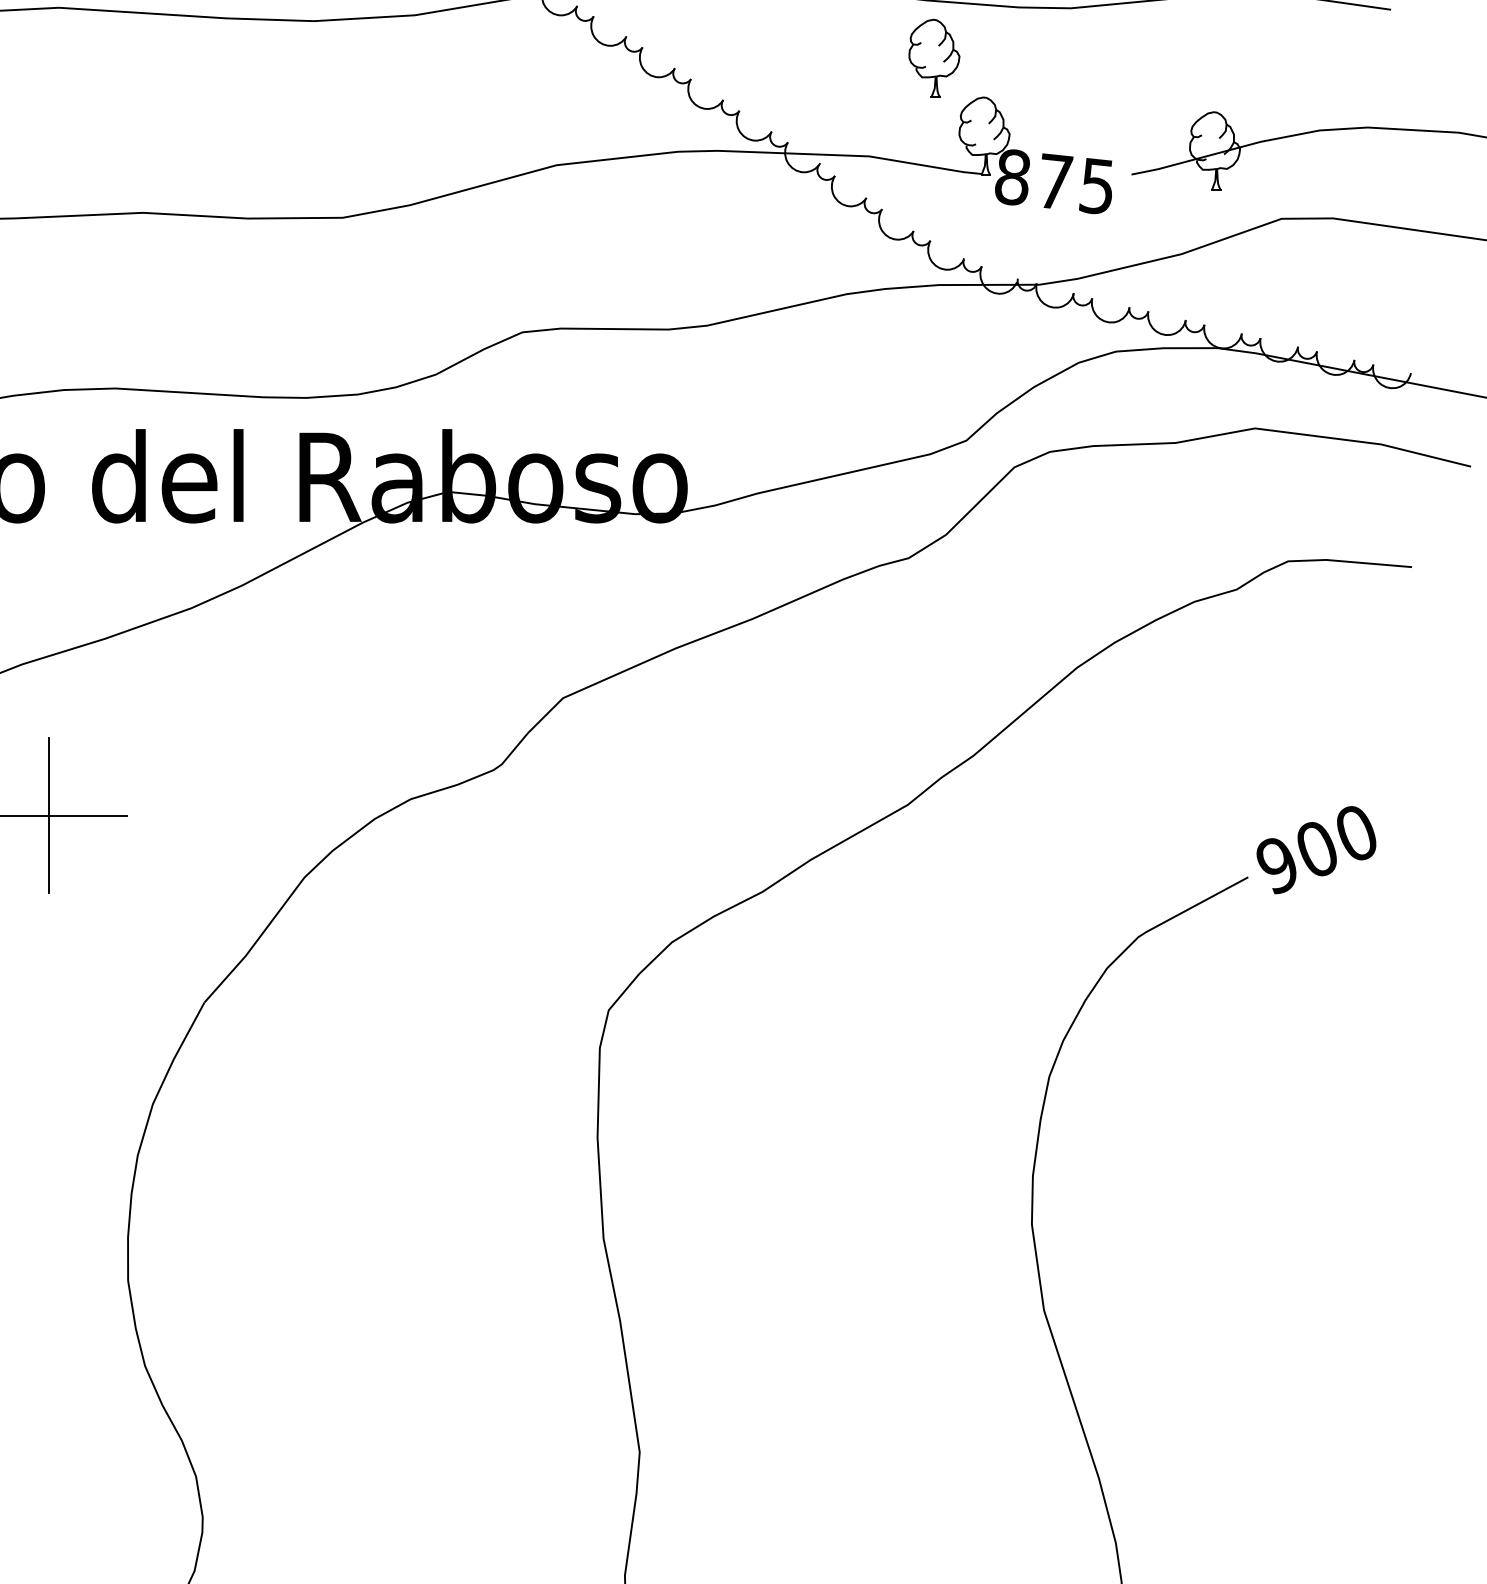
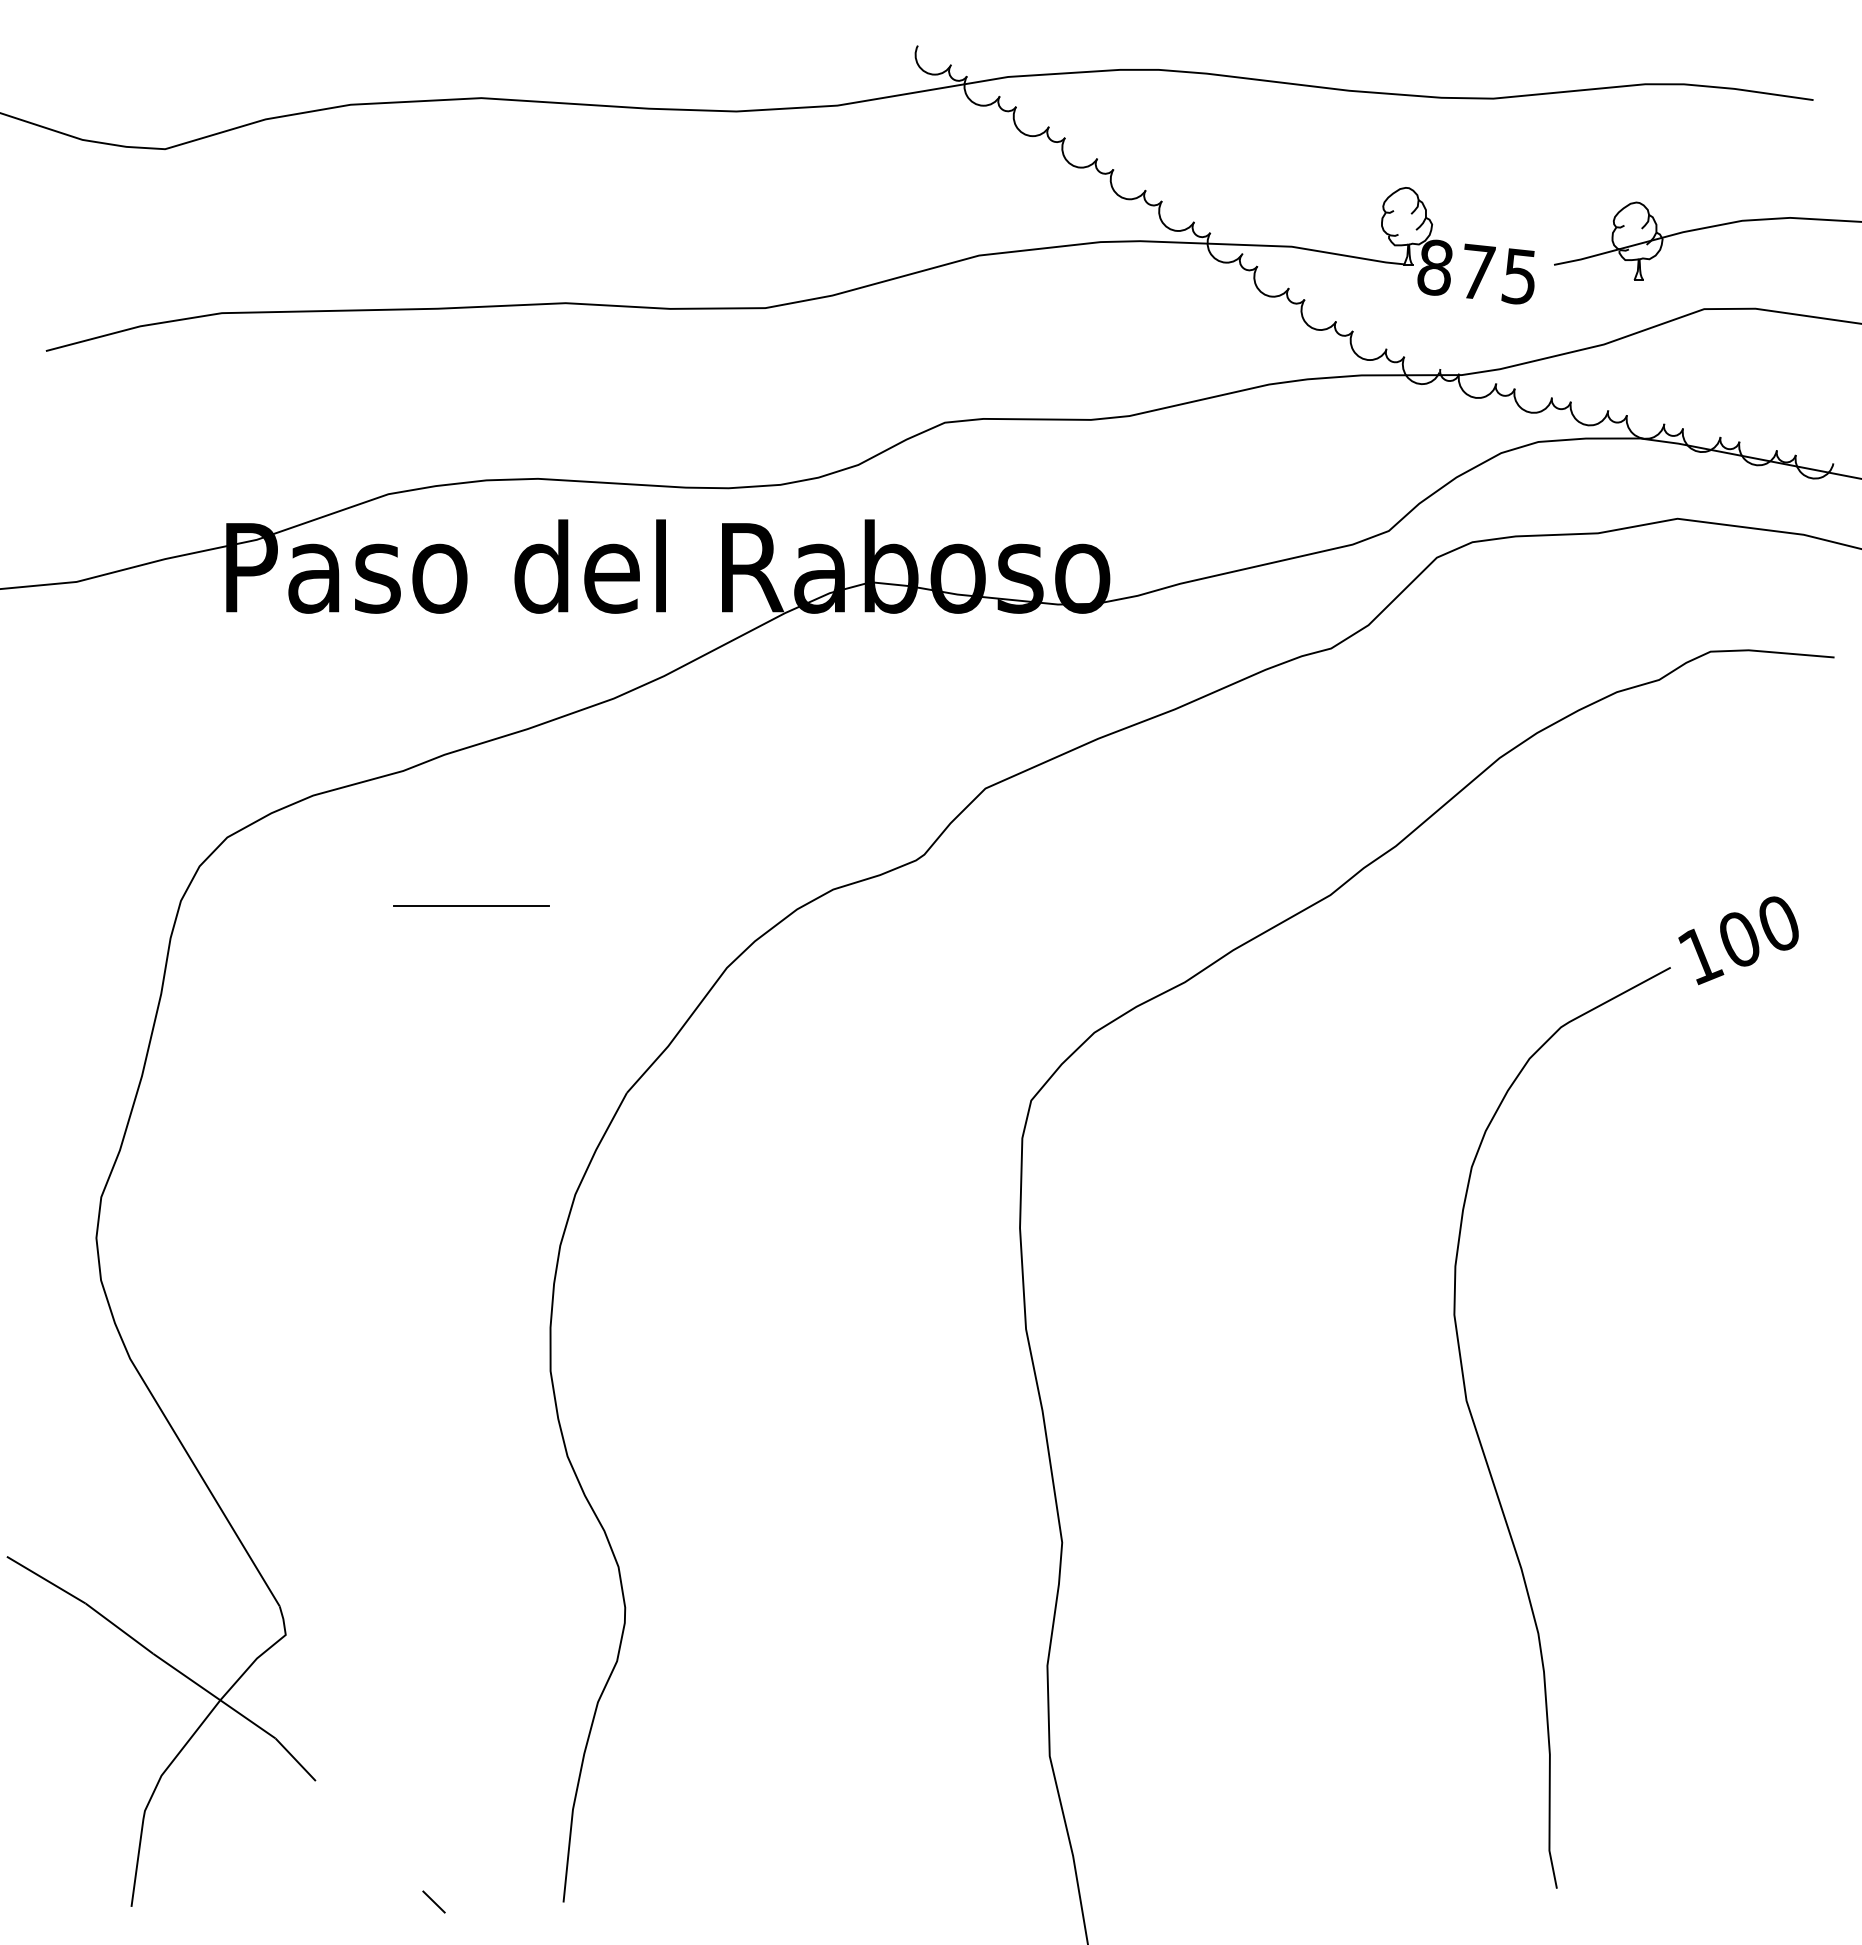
part: (934, 58) -> (1356, 148), removed
line: (49, 815) -> (471, 905), removed
text: (1279, 866) -> (1701, 956), 900 -> 100

